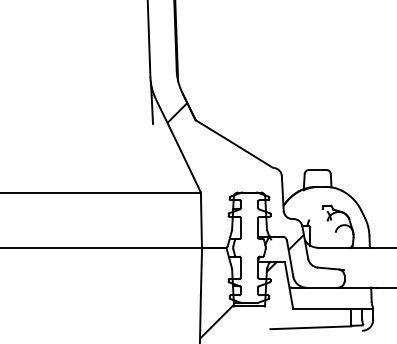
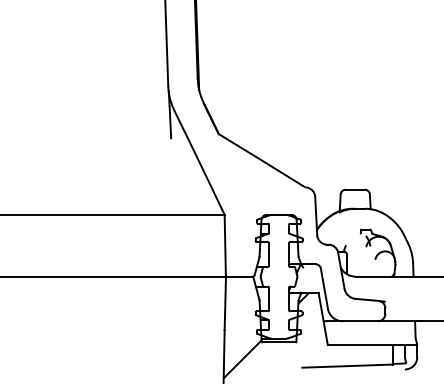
hatch: (235, 176) -> (263, 196), removed

